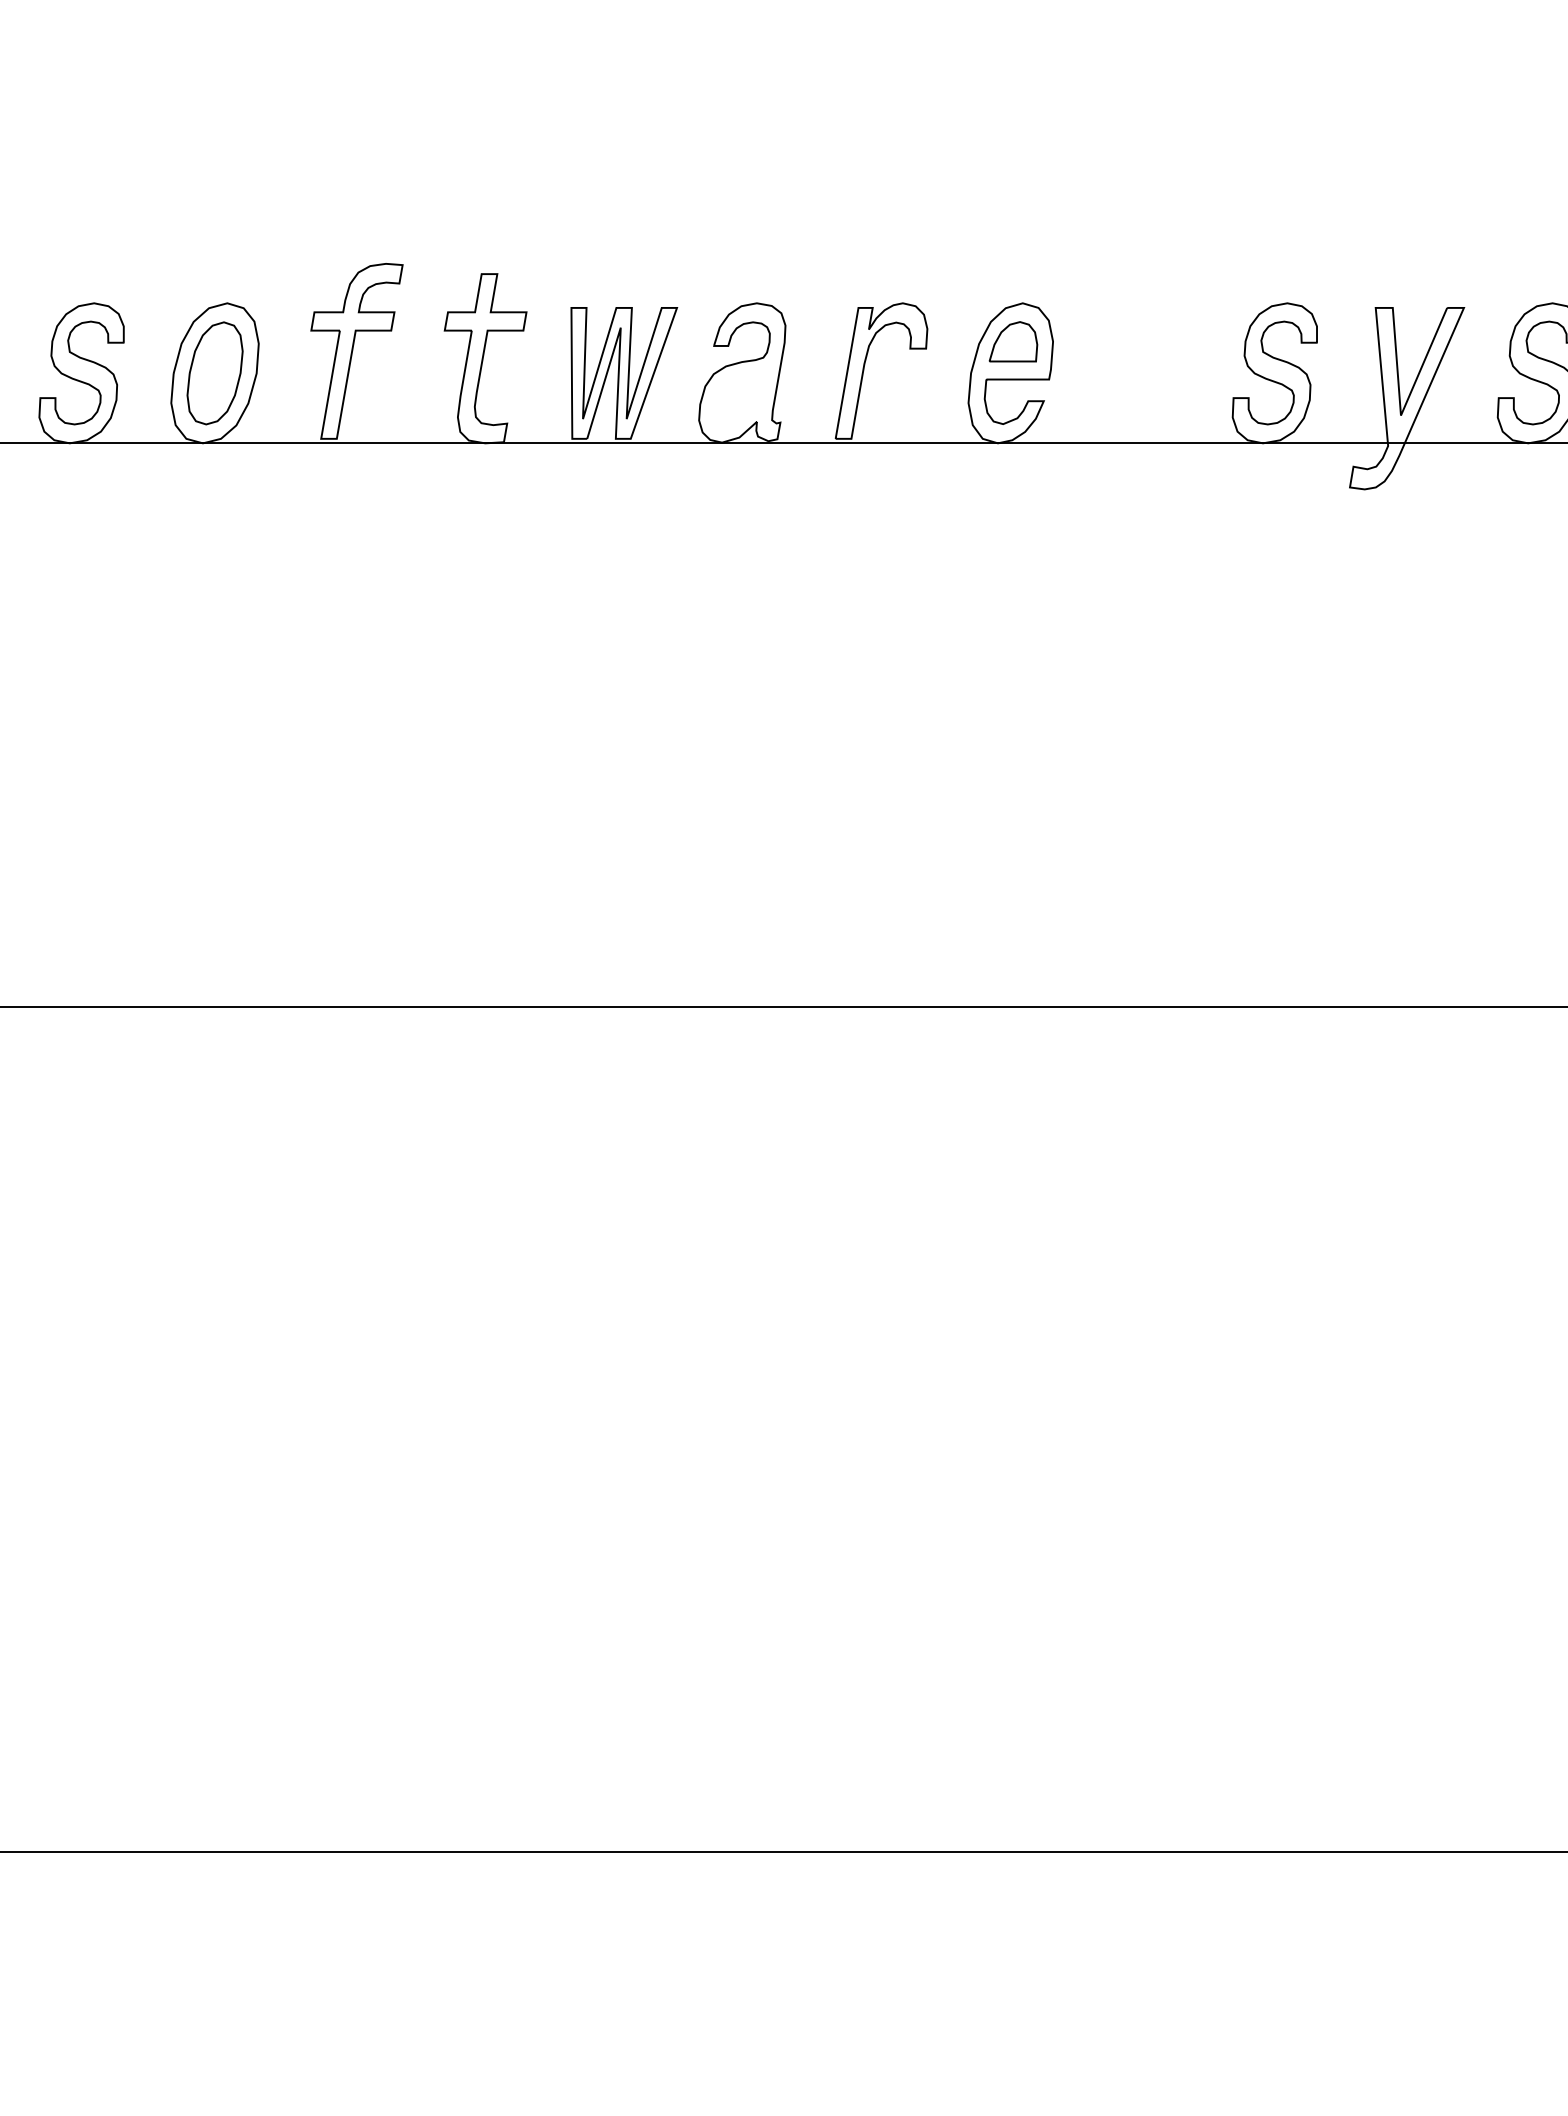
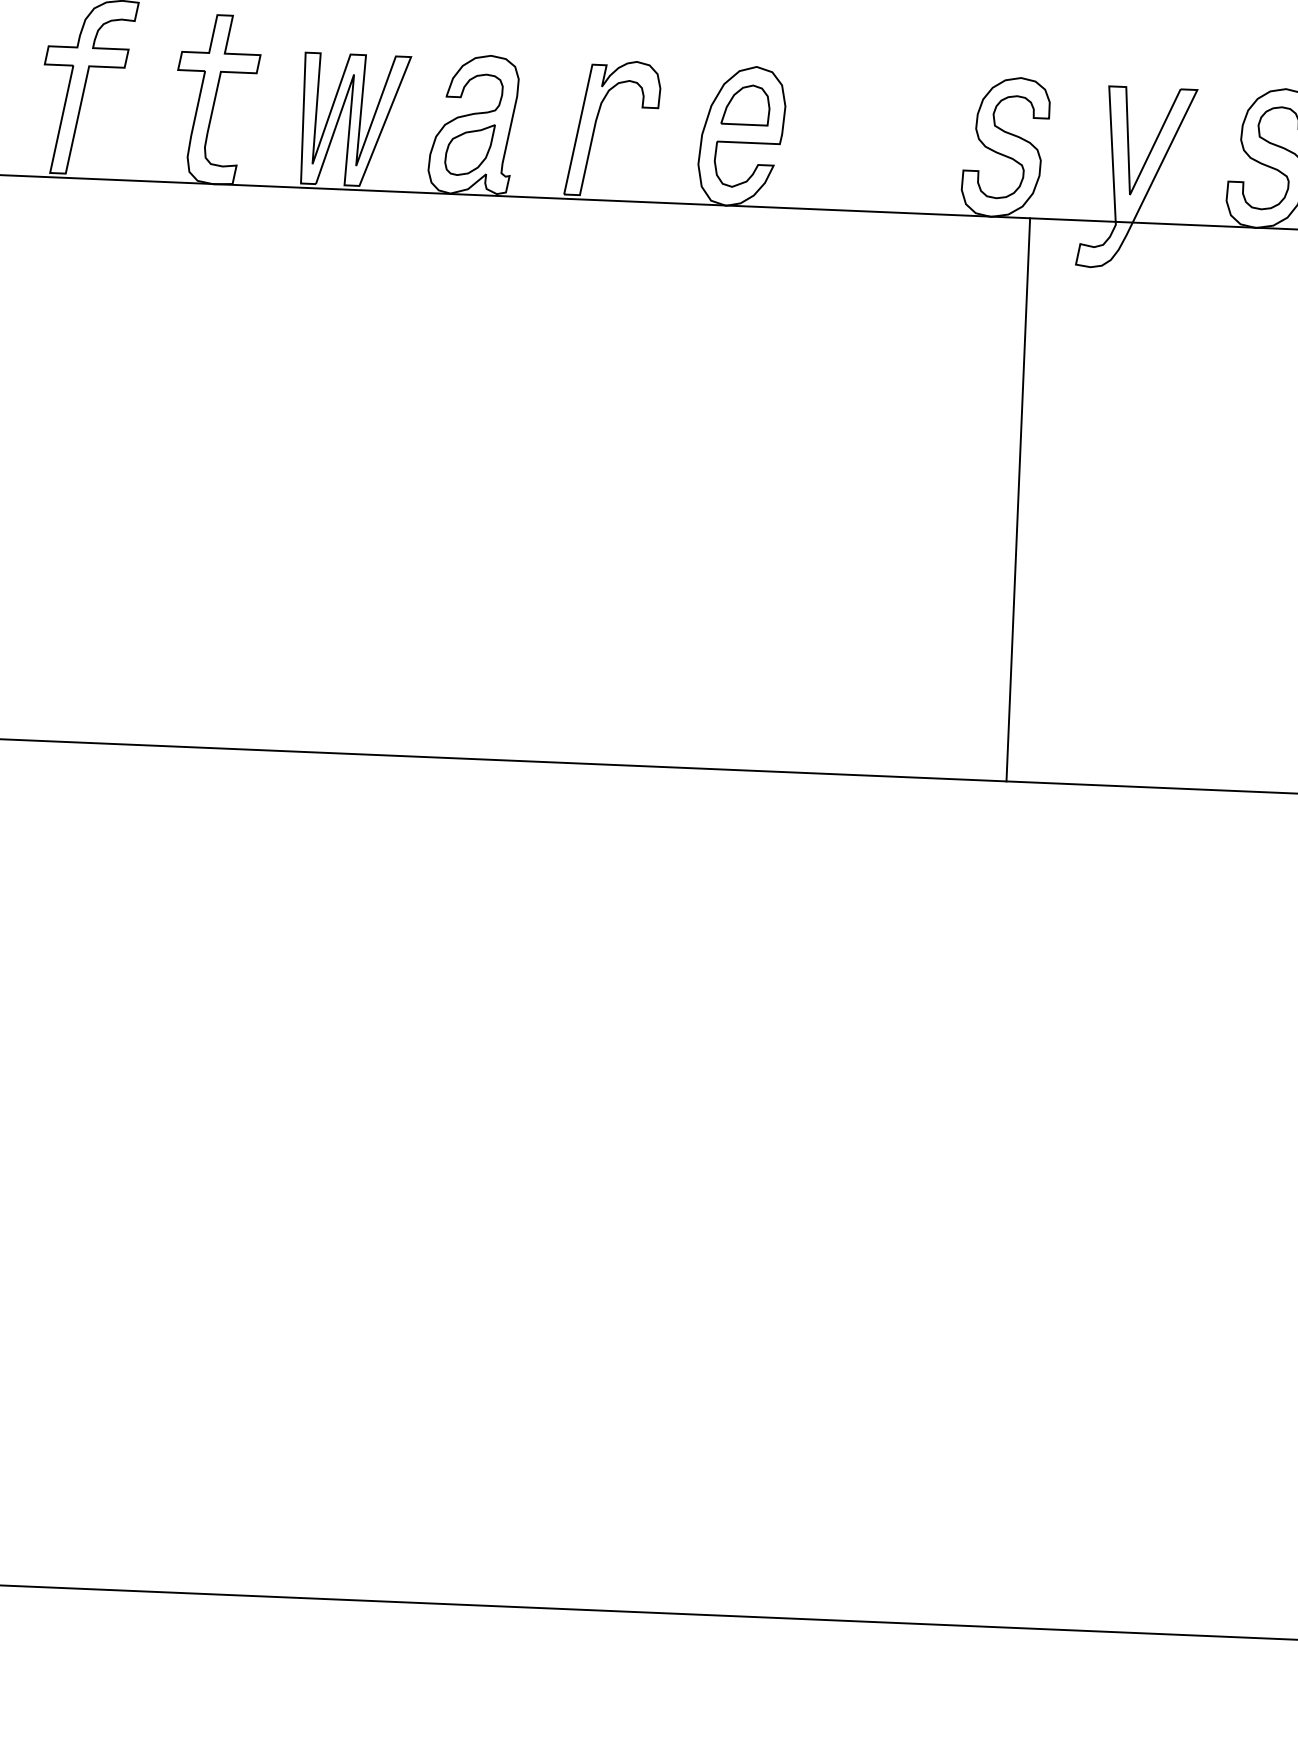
part: (739, 397) -> (469, 149), added
line: (1302, 724) -> (1018, 499), added

